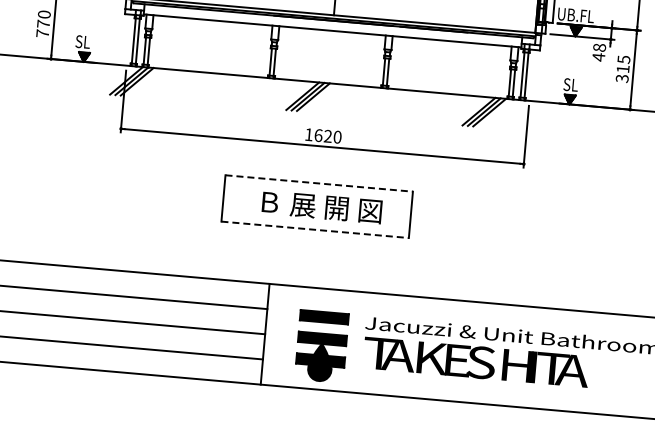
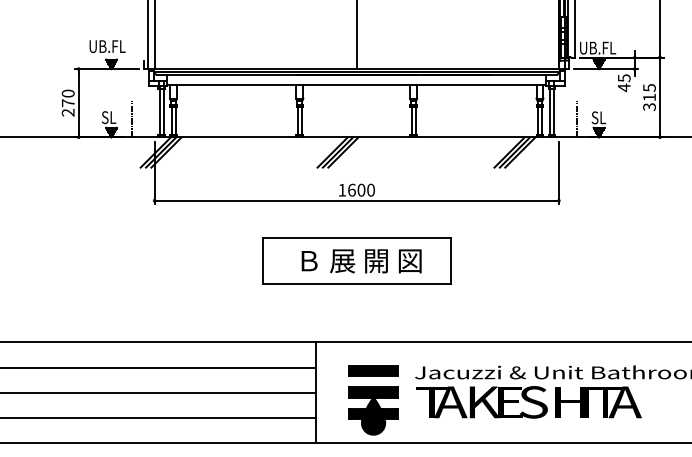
text: (42, 33) -> (67, 112), 770 -> 270
line: (105, 44) -> (131, 118), added
text: (598, 47) -> (623, 78), 48 -> 45
line: (548, 83) -> (576, 118), added
text: (328, 135) -> (361, 189), 1620 -> 1600
line: (320, 183) -> (357, 237), dashed -> solid
line: (315, 229) -> (357, 284), dashed -> solid

